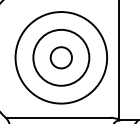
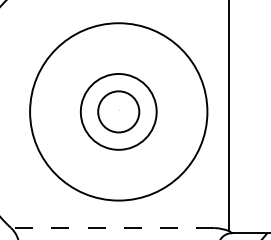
circle: (61, 57) -> (119, 111), size x0.7
line: (57, 117) -> (111, 227), solid -> dashed

